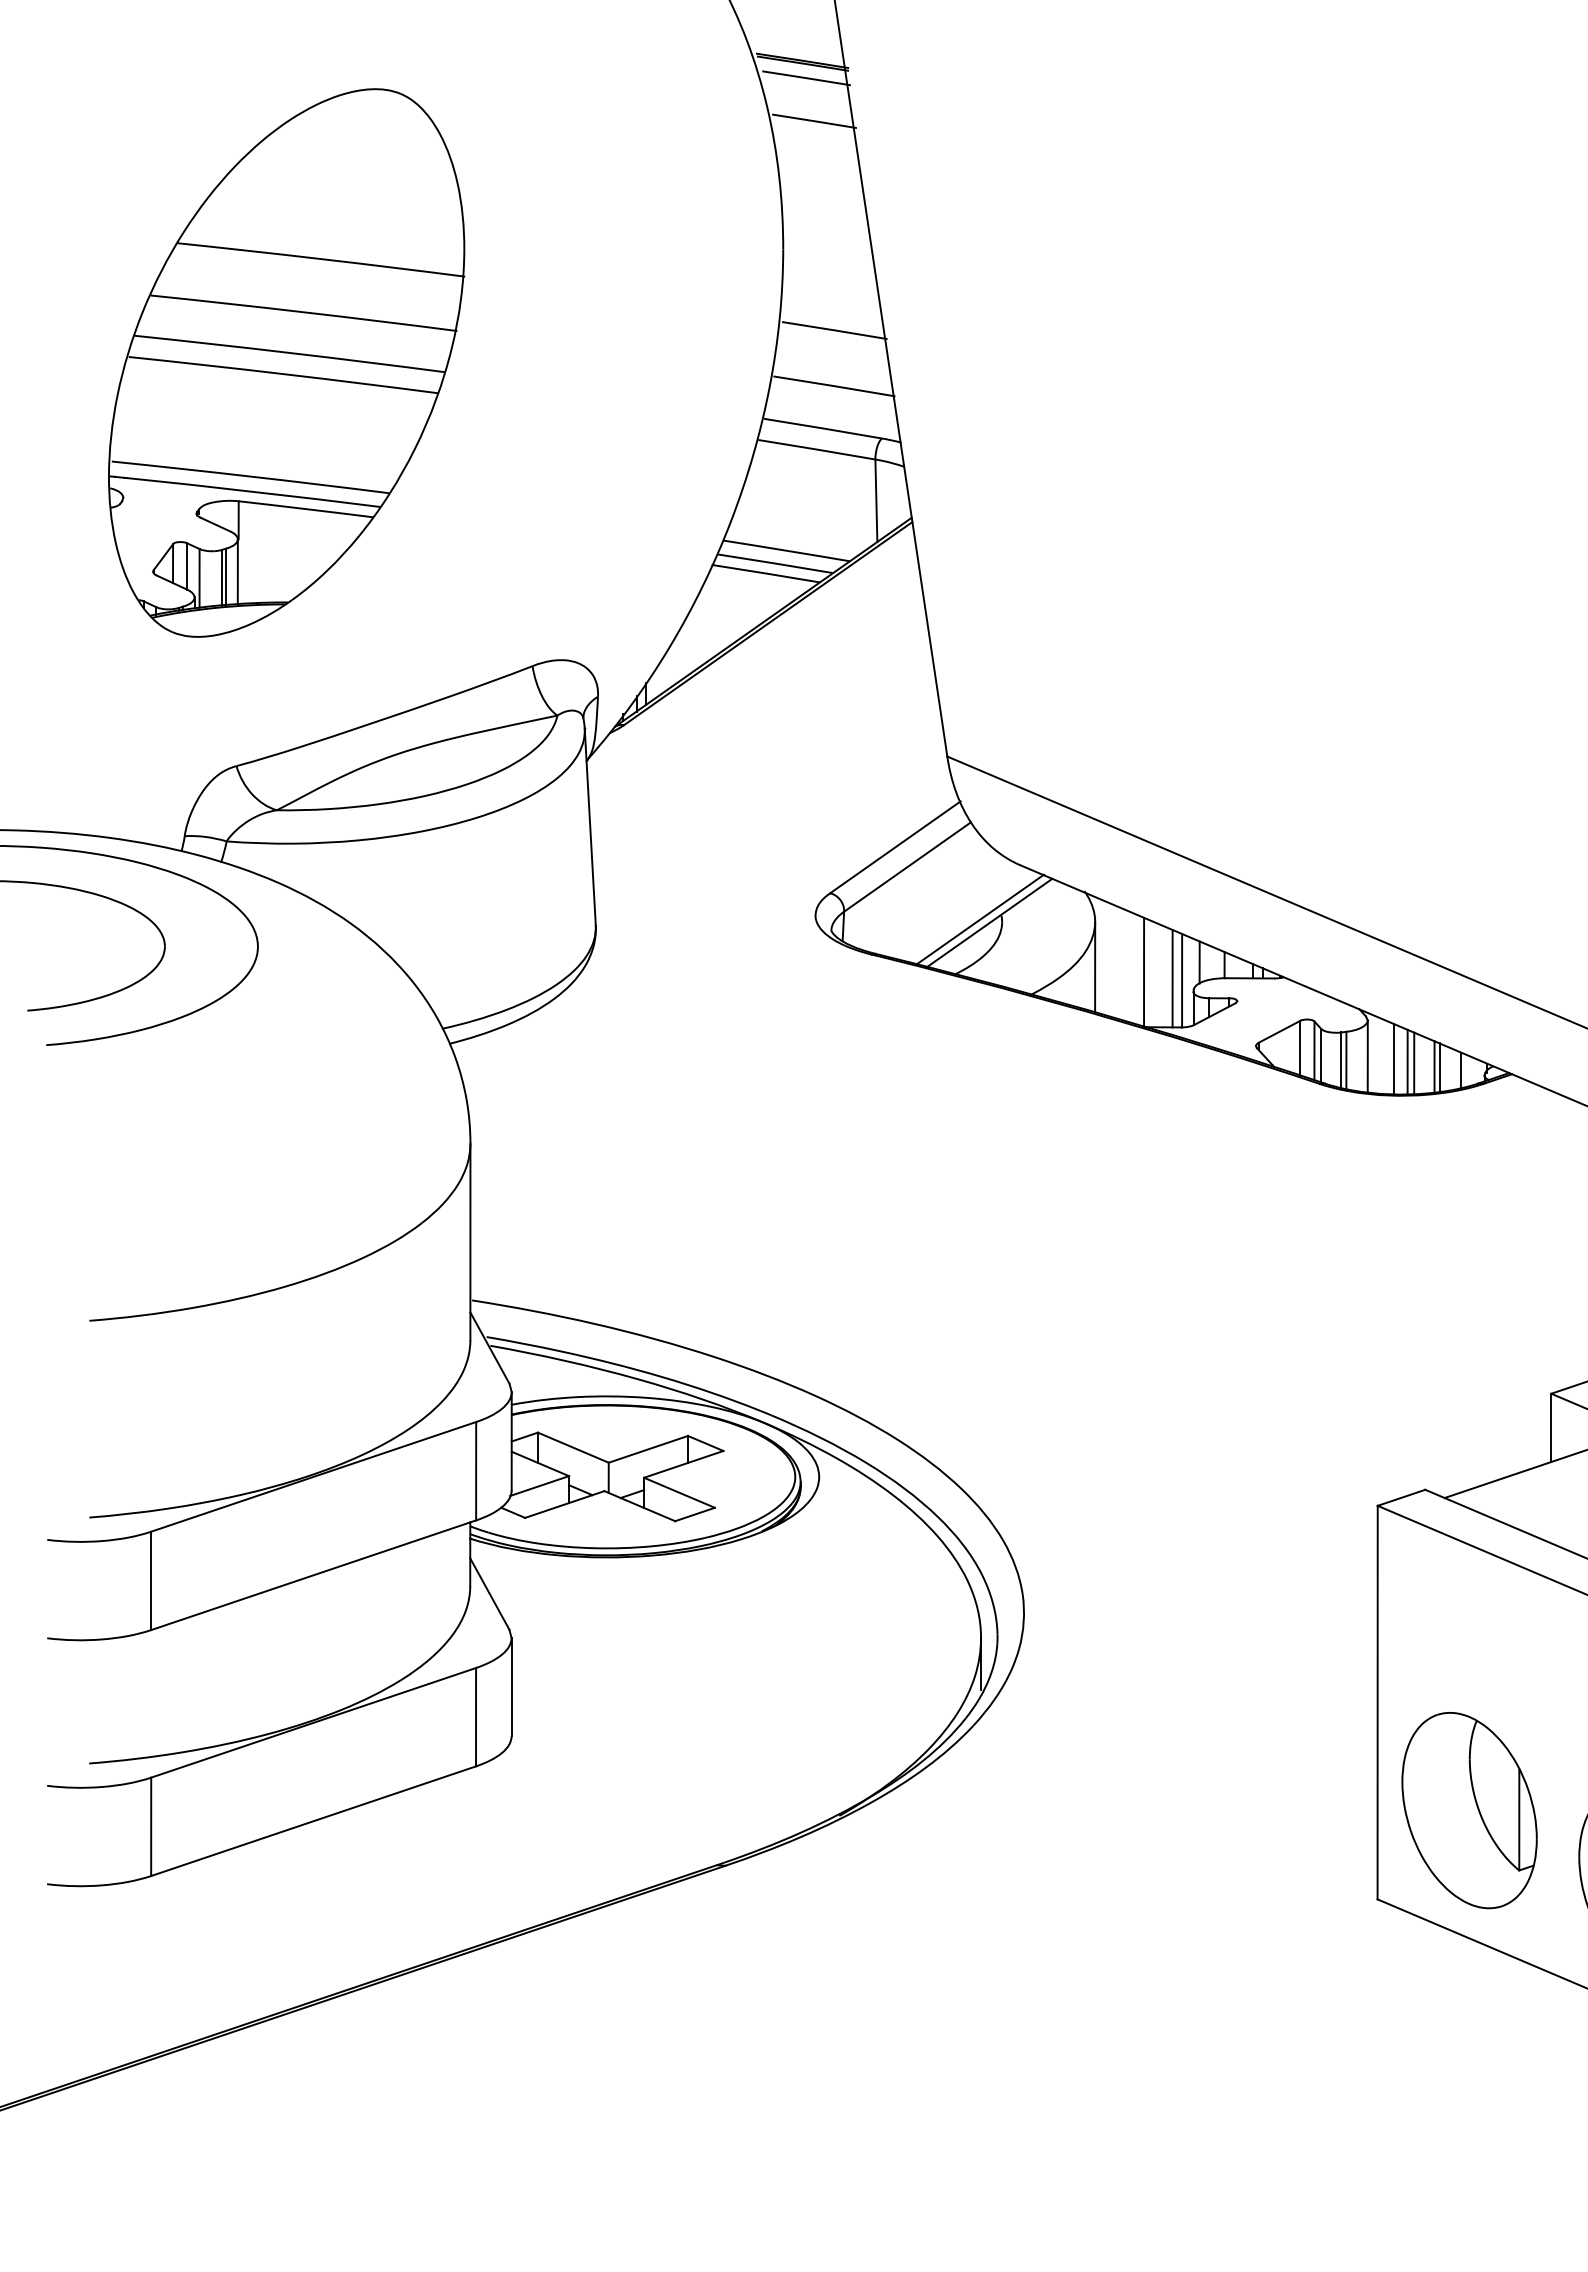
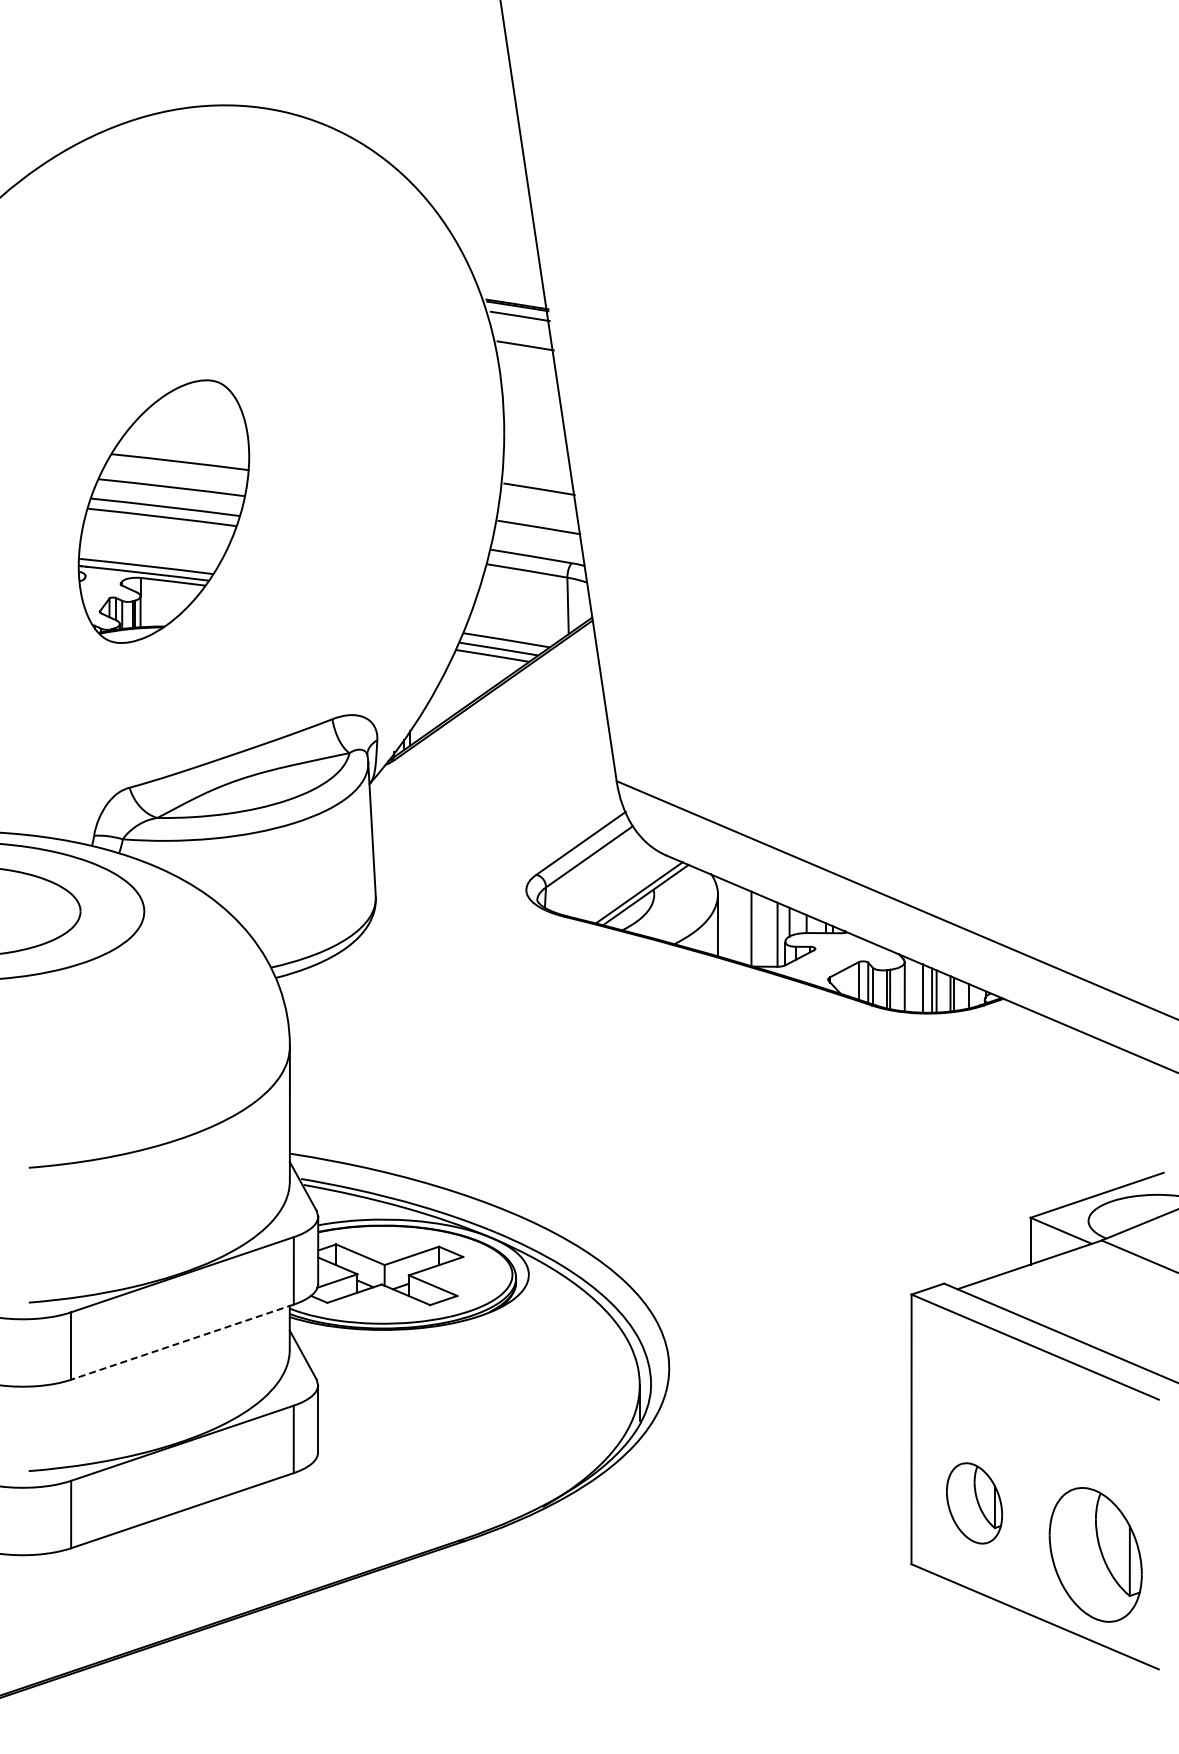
part: (285, 362) -> (163, 511), size x0.7
line: (1173, 978) -> (771, 933), removed
line: (313, 1575) -> (182, 1342), solid -> dashed
part: (1469, 1810) -> (974, 1503), size x0.6

